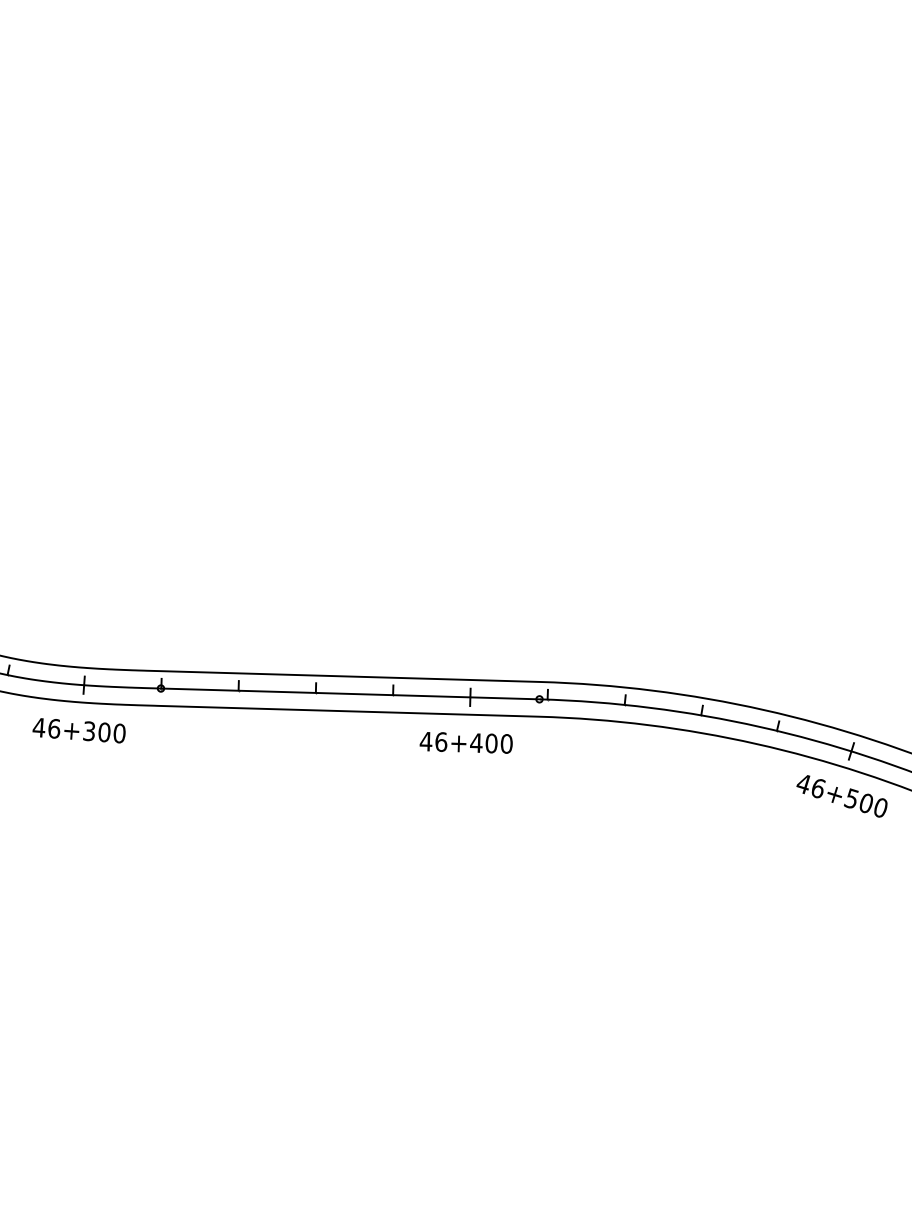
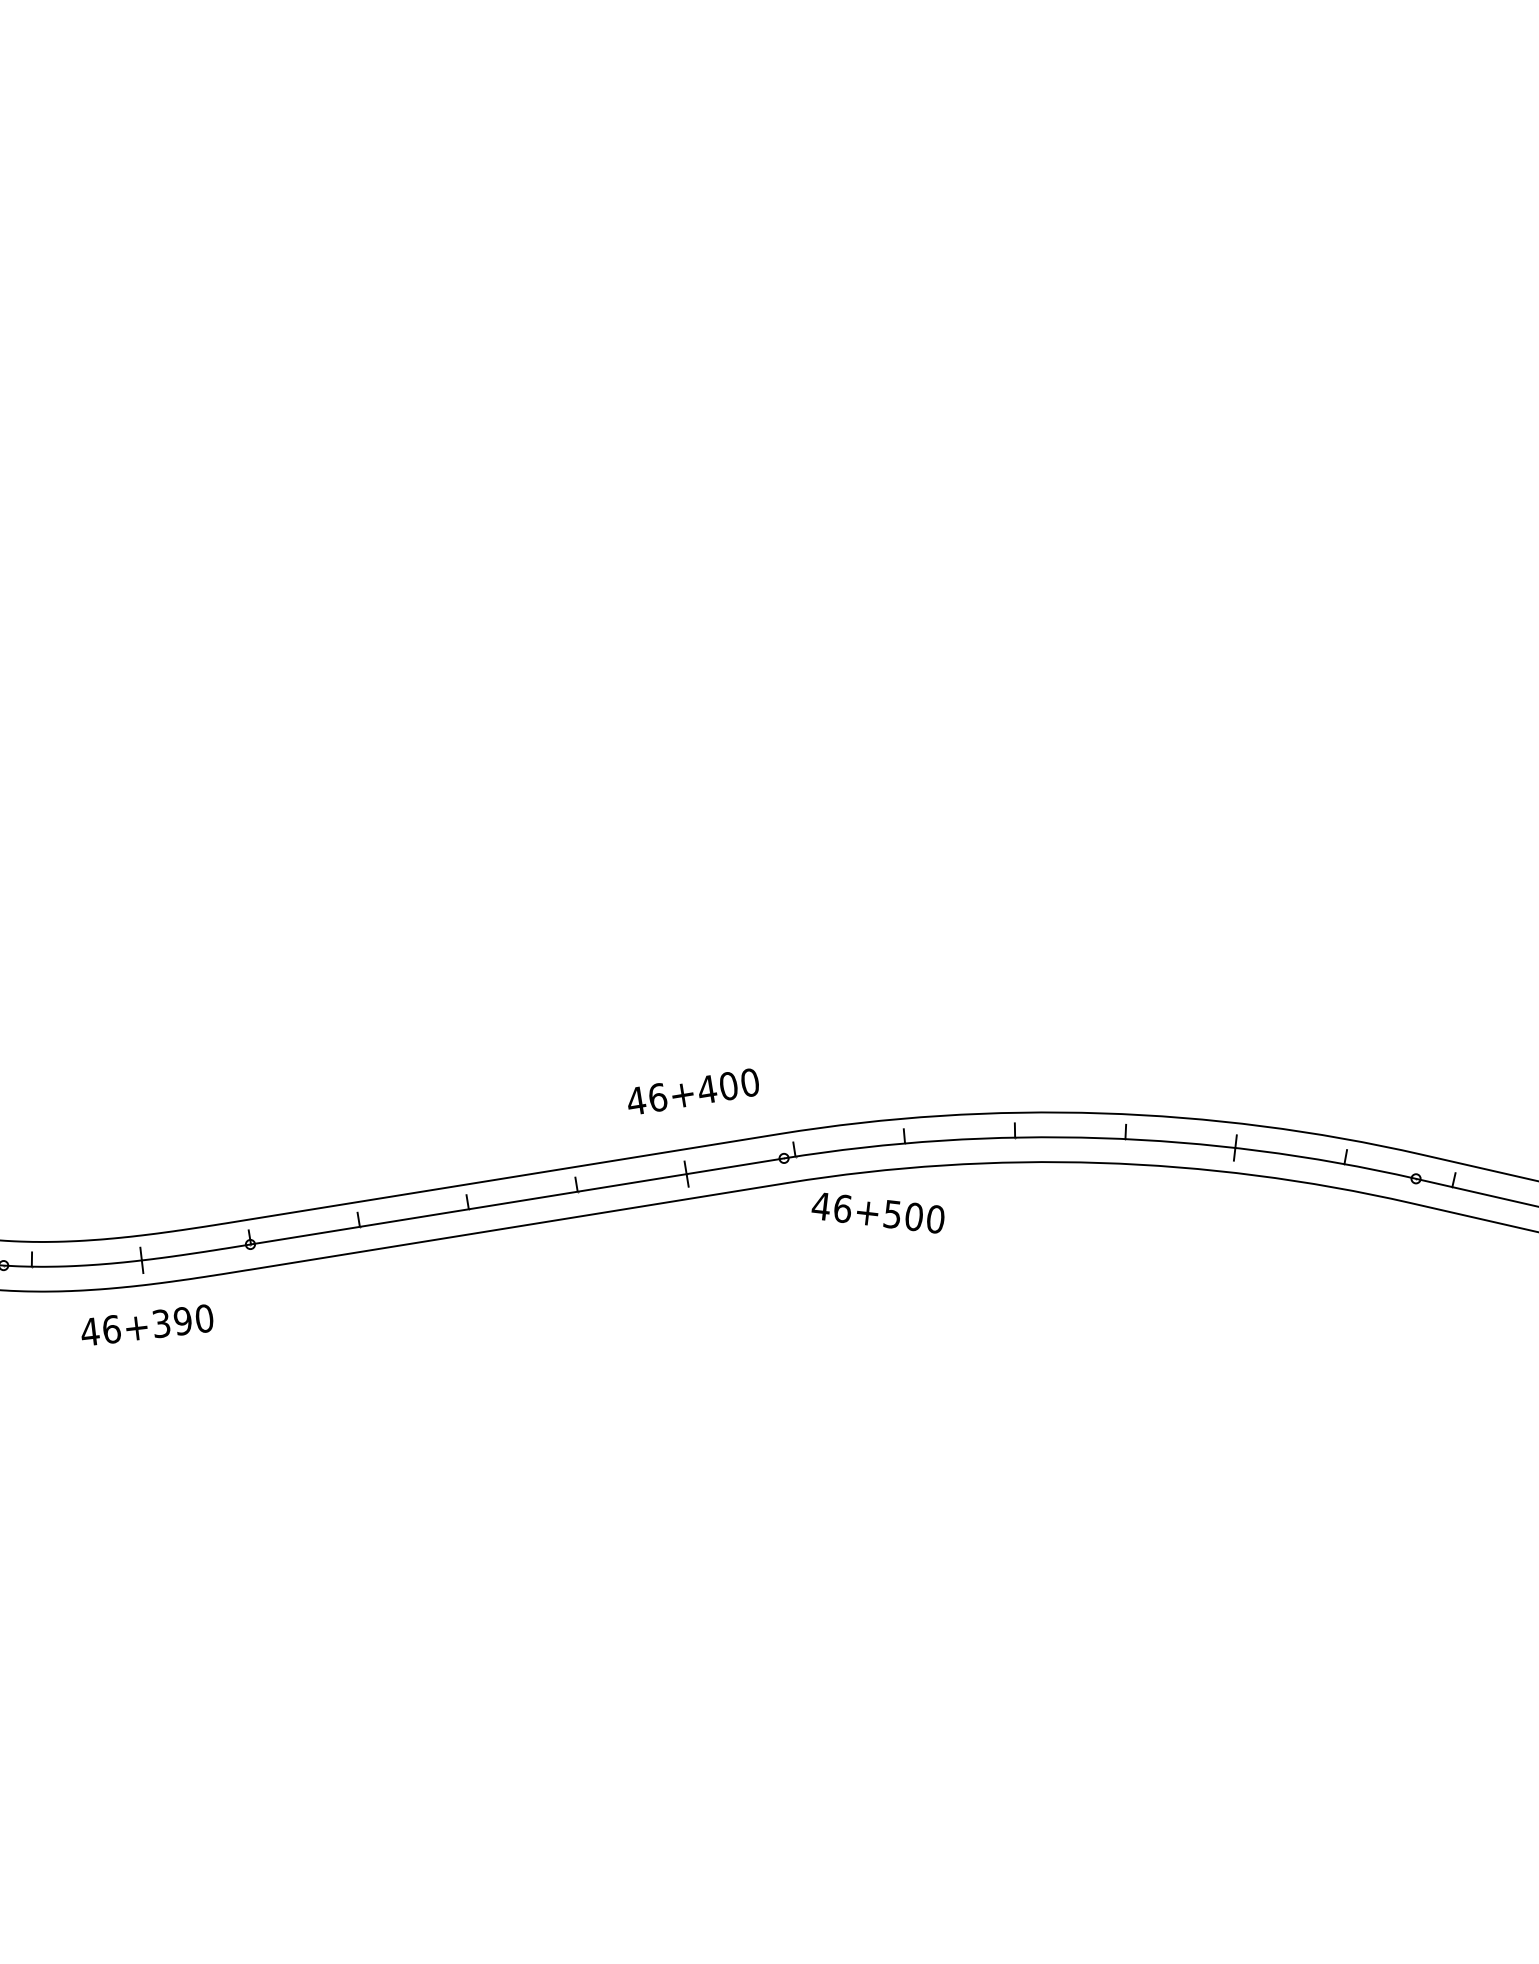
text: (104, 732) -> (182, 1321), 46+300 -> 46+390
text: (466, 742) -> (693, 1091), moved
text: (841, 795) -> (877, 1212), moved

